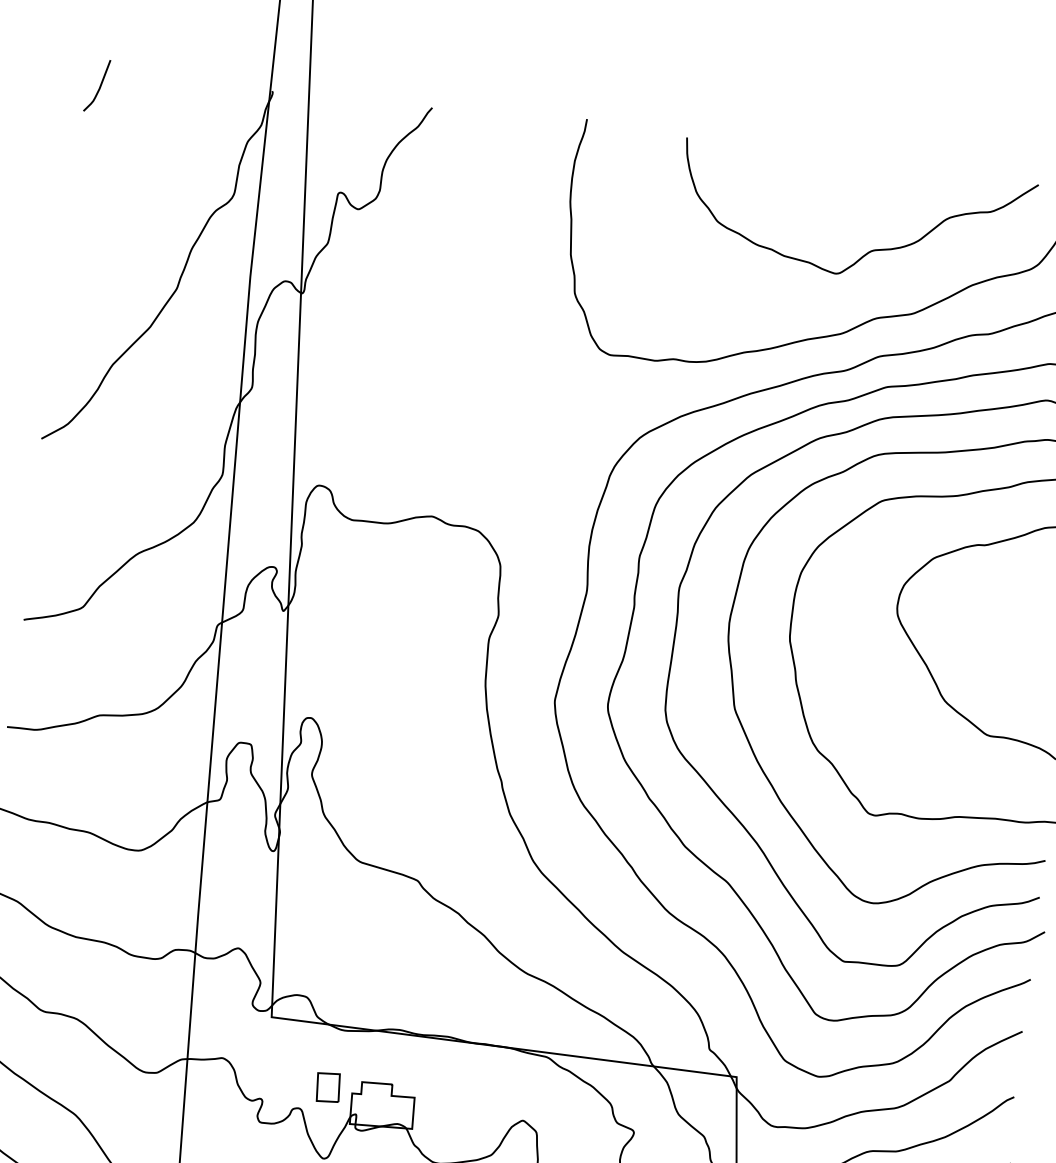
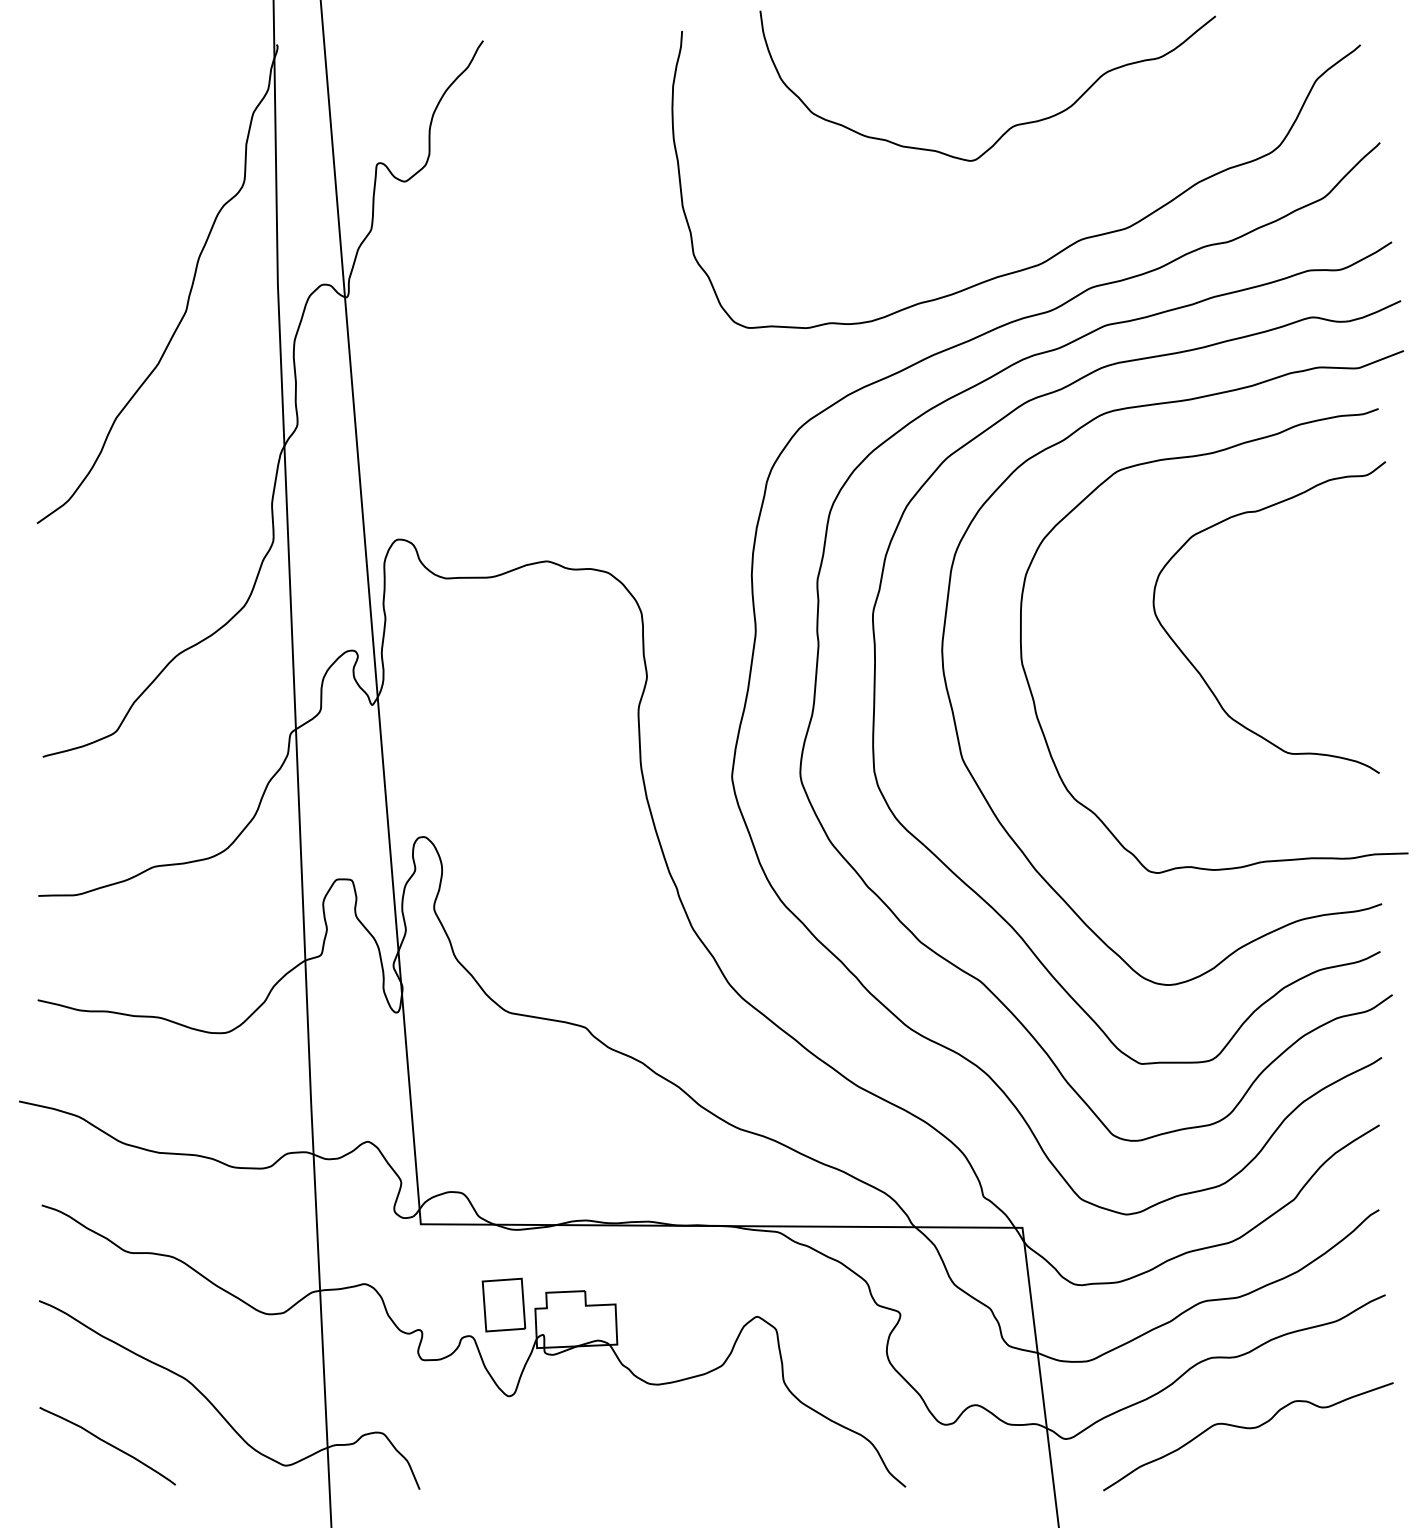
curve: (100, 85) -> (56, 64), removed
curve: (870, 250) -> (1011, 126), moved
part: (327, 1087) -> (503, 1304), size x1.4

